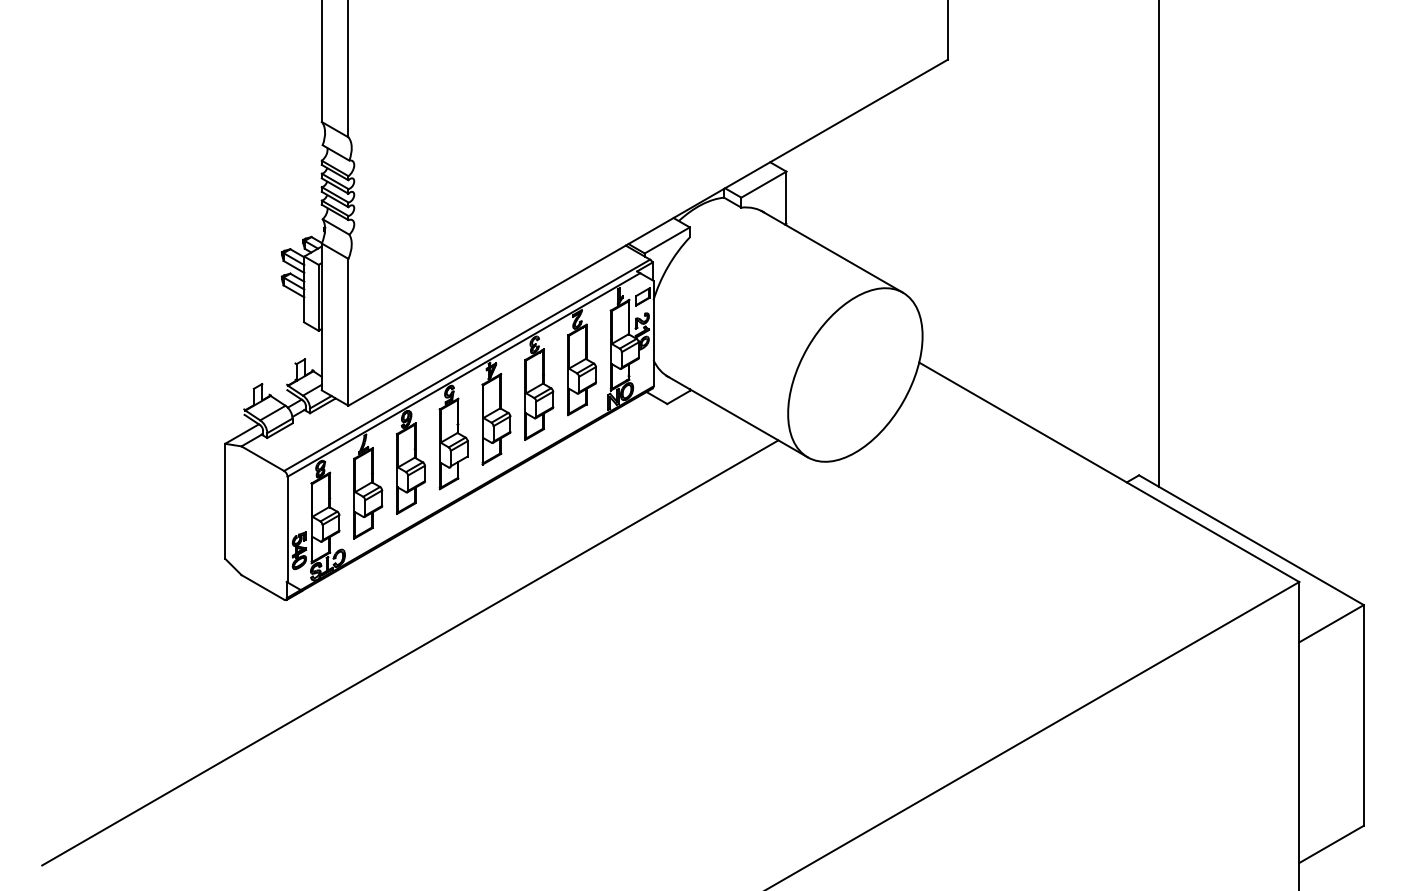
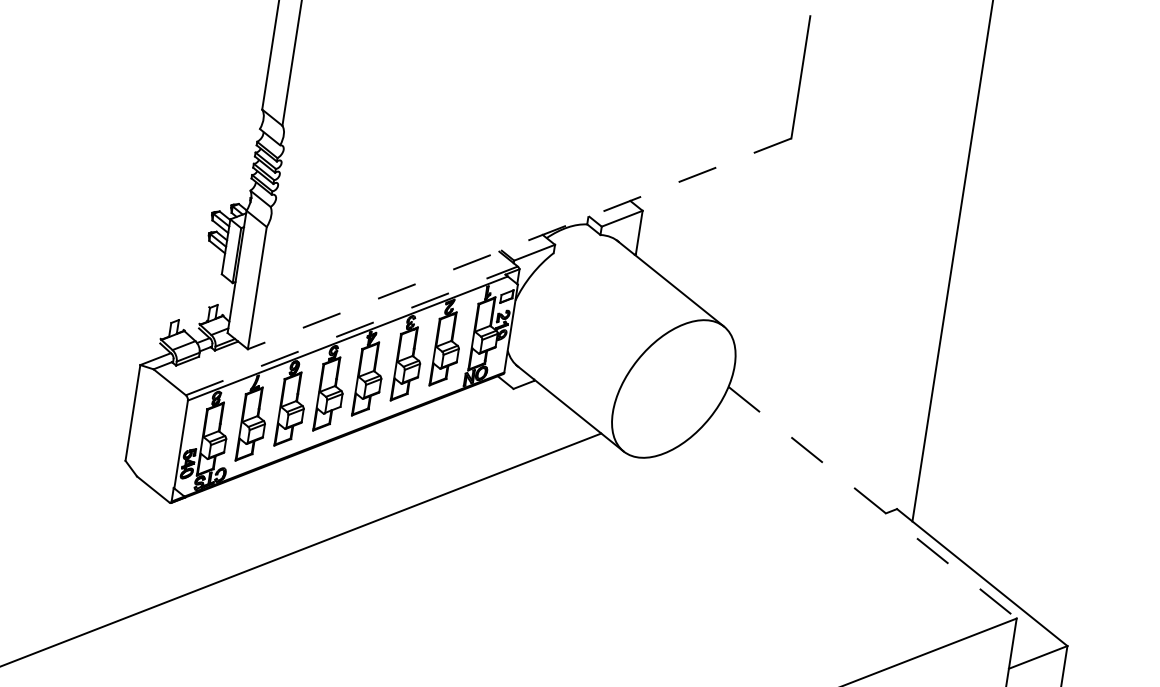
line: (647, 232) -> (519, 243), solid -> dashed
line: (467, 365) -> (352, 331), solid -> dashed
line: (1109, 472) -> (872, 502), solid -> dashed

